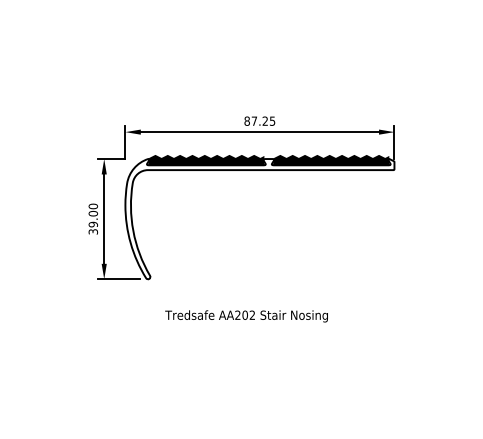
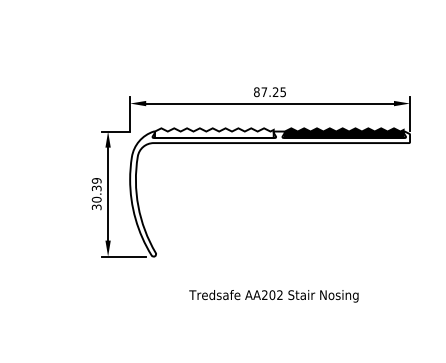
fill: (206, 160) -> (214, 133), removed
text: (92, 215) -> (95, 190), 39.00 -> 30.39
text: (246, 316) -> (273, 296), moved

